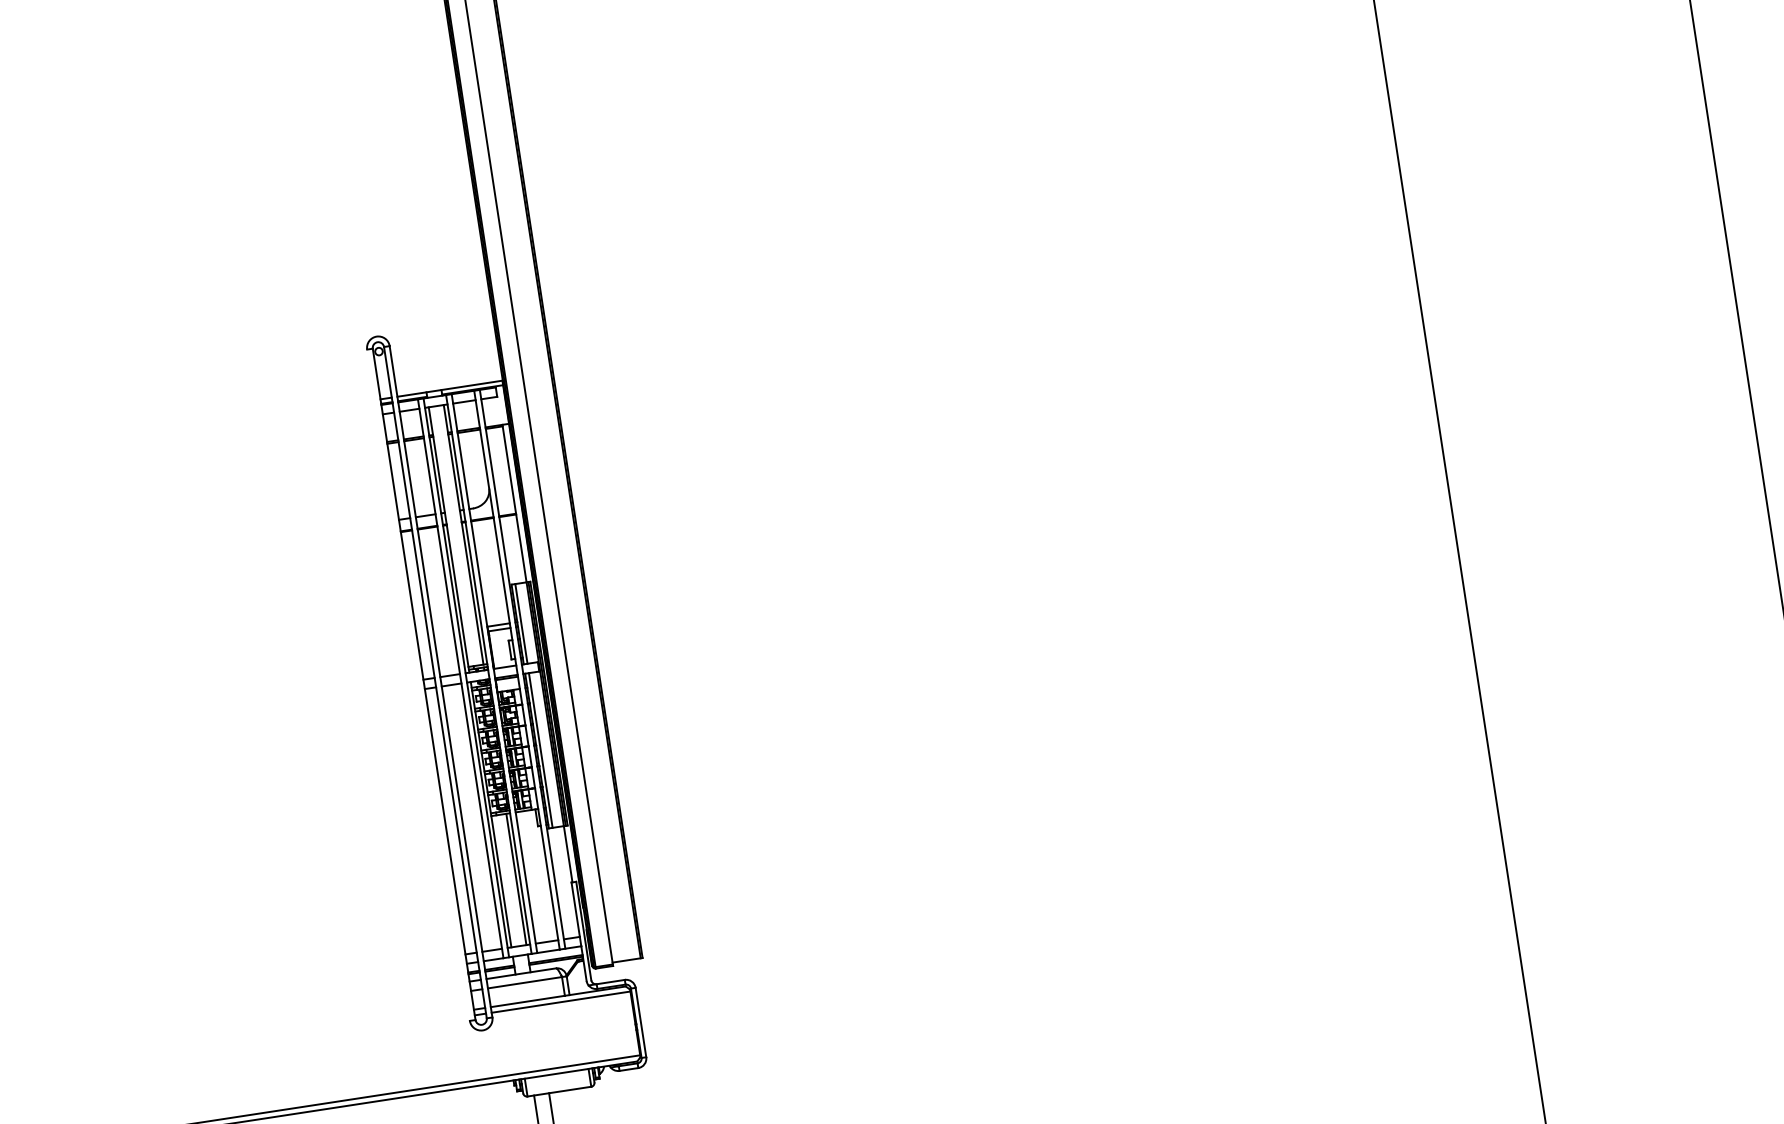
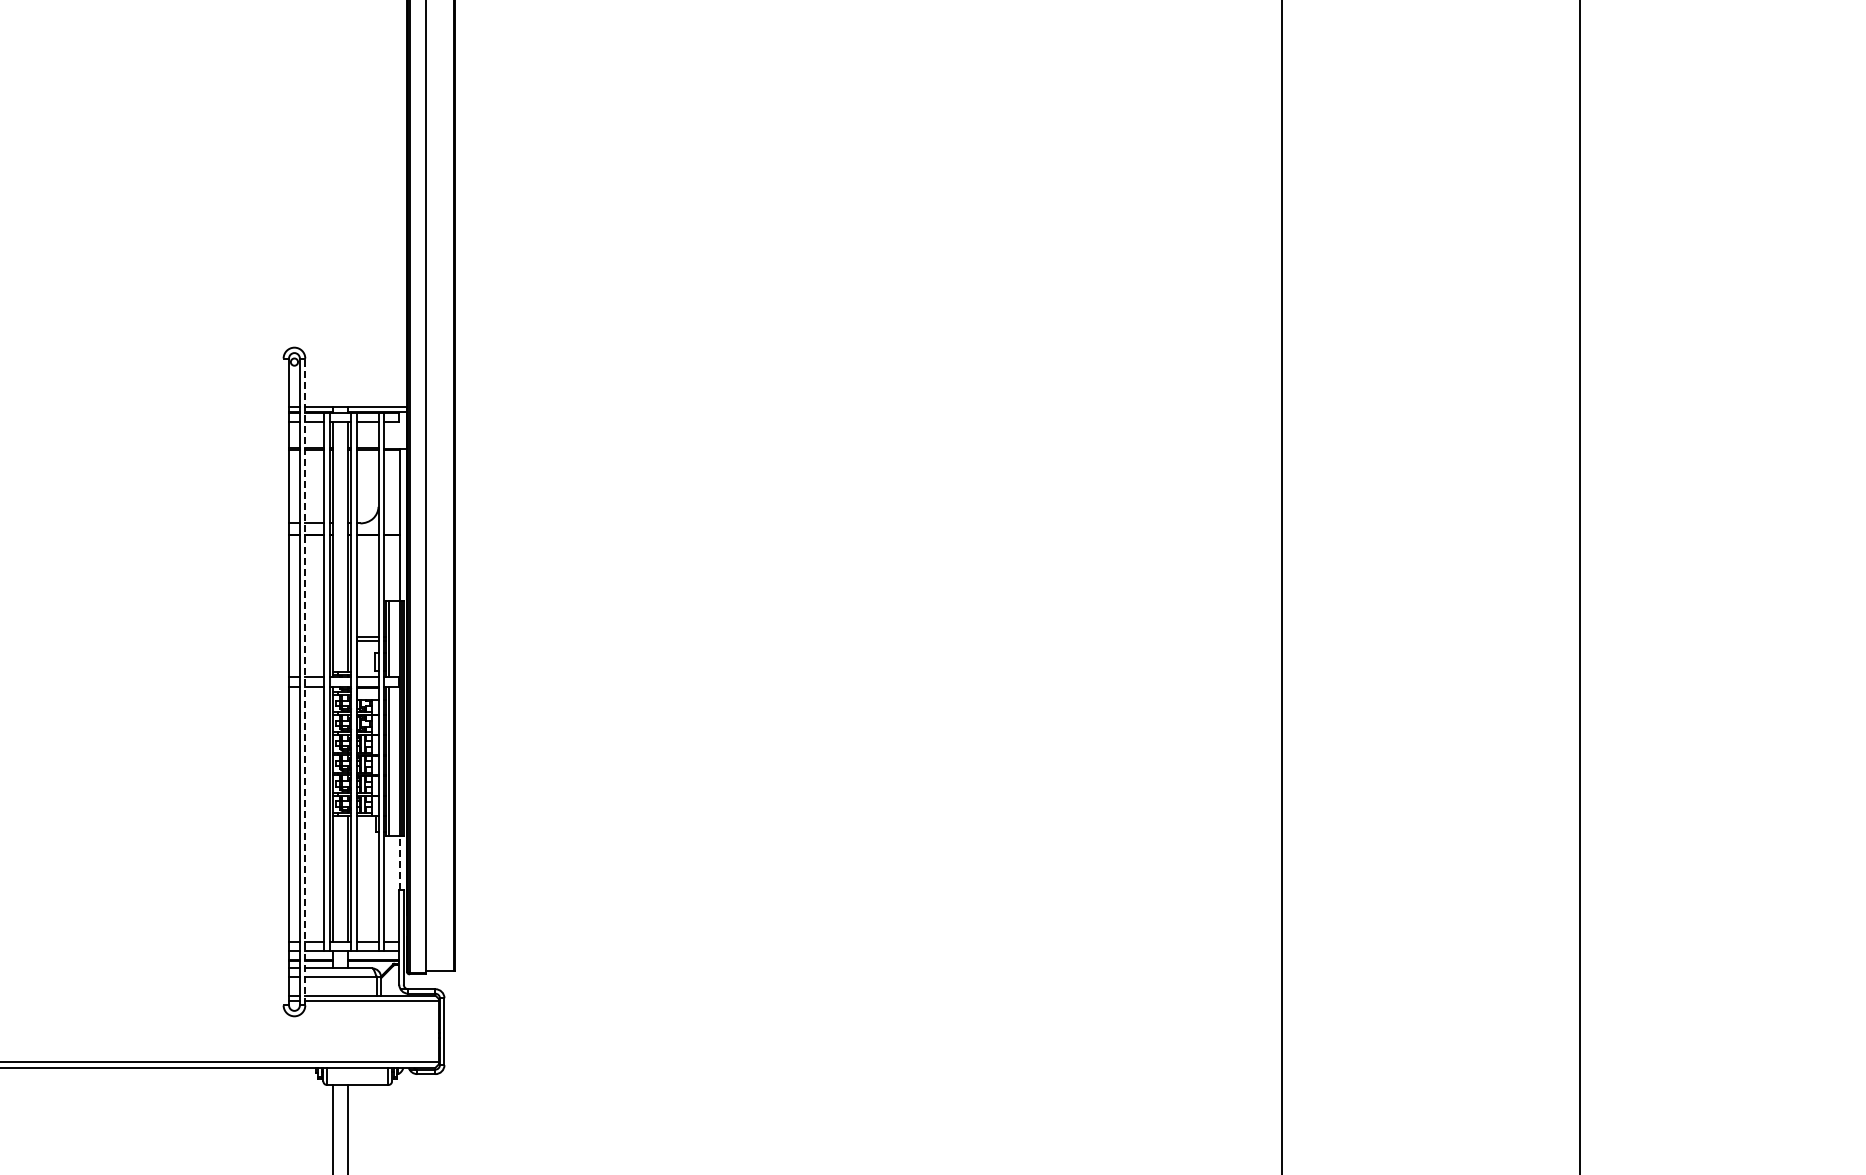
line: (441, 681) -> (305, 681), solid -> dashed
line: (568, 853) -> (400, 862), solid -> dashed

